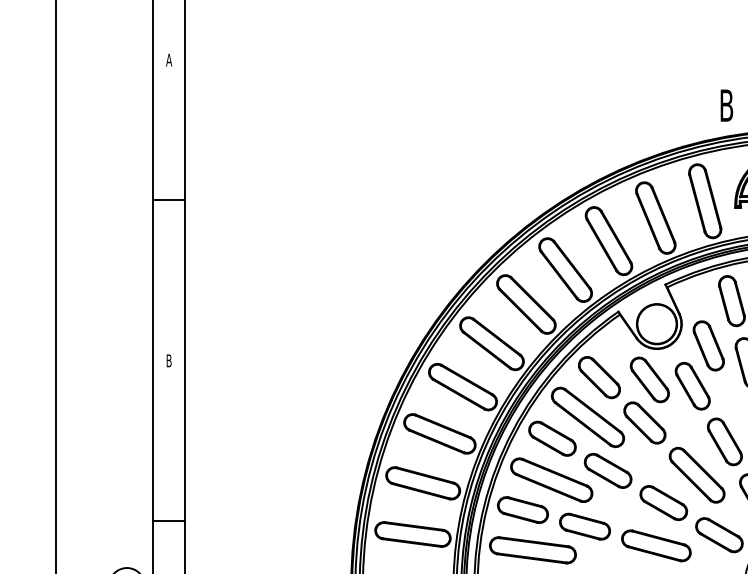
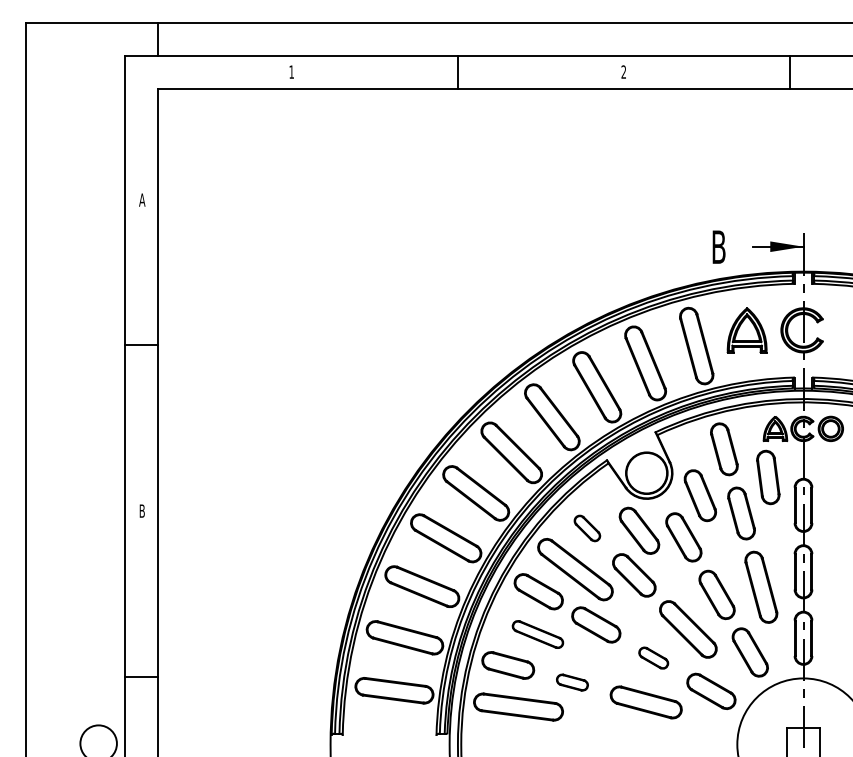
part: (599, 377) -> (587, 528), size x0.6
part: (551, 480) -> (537, 634), size x0.6
part: (663, 502) -> (653, 657), size x0.6
part: (585, 526) -> (572, 682), size x0.6

